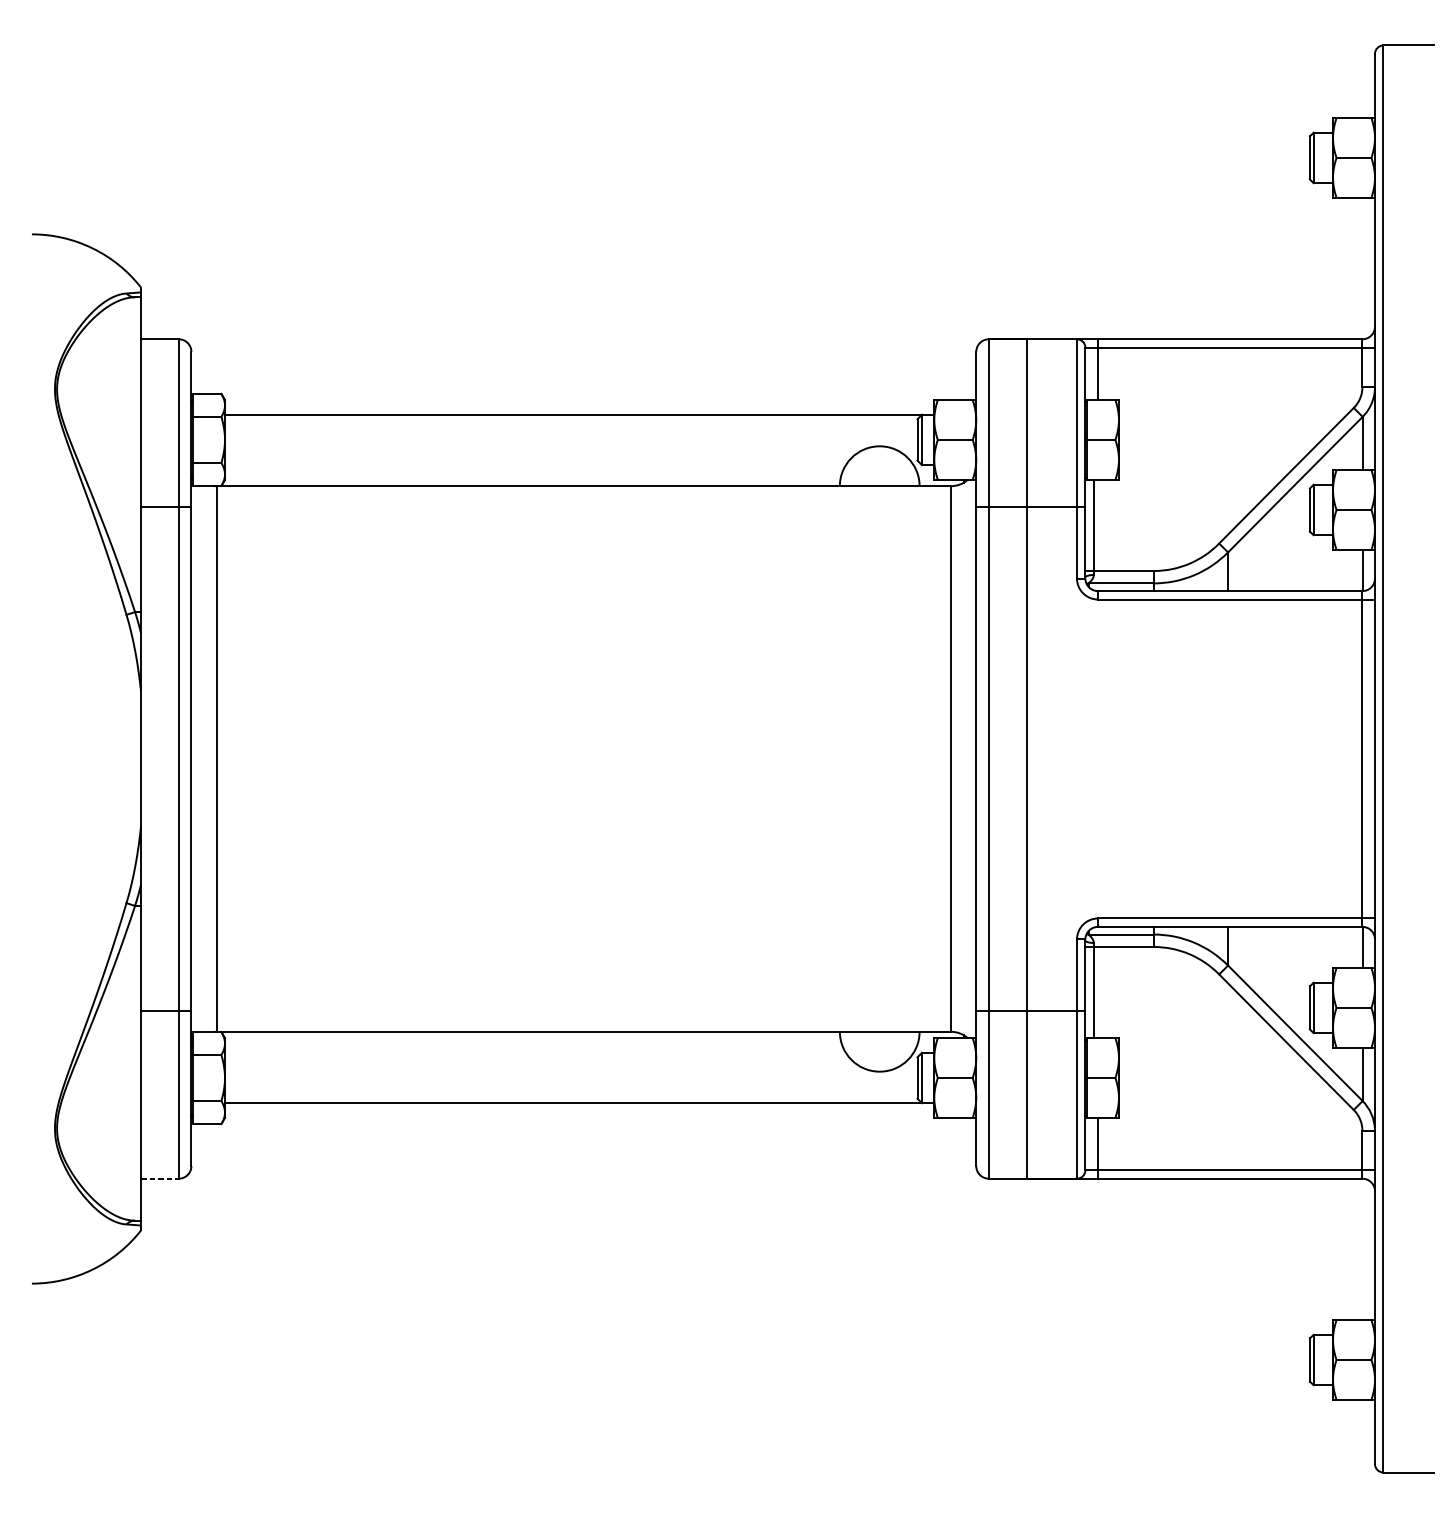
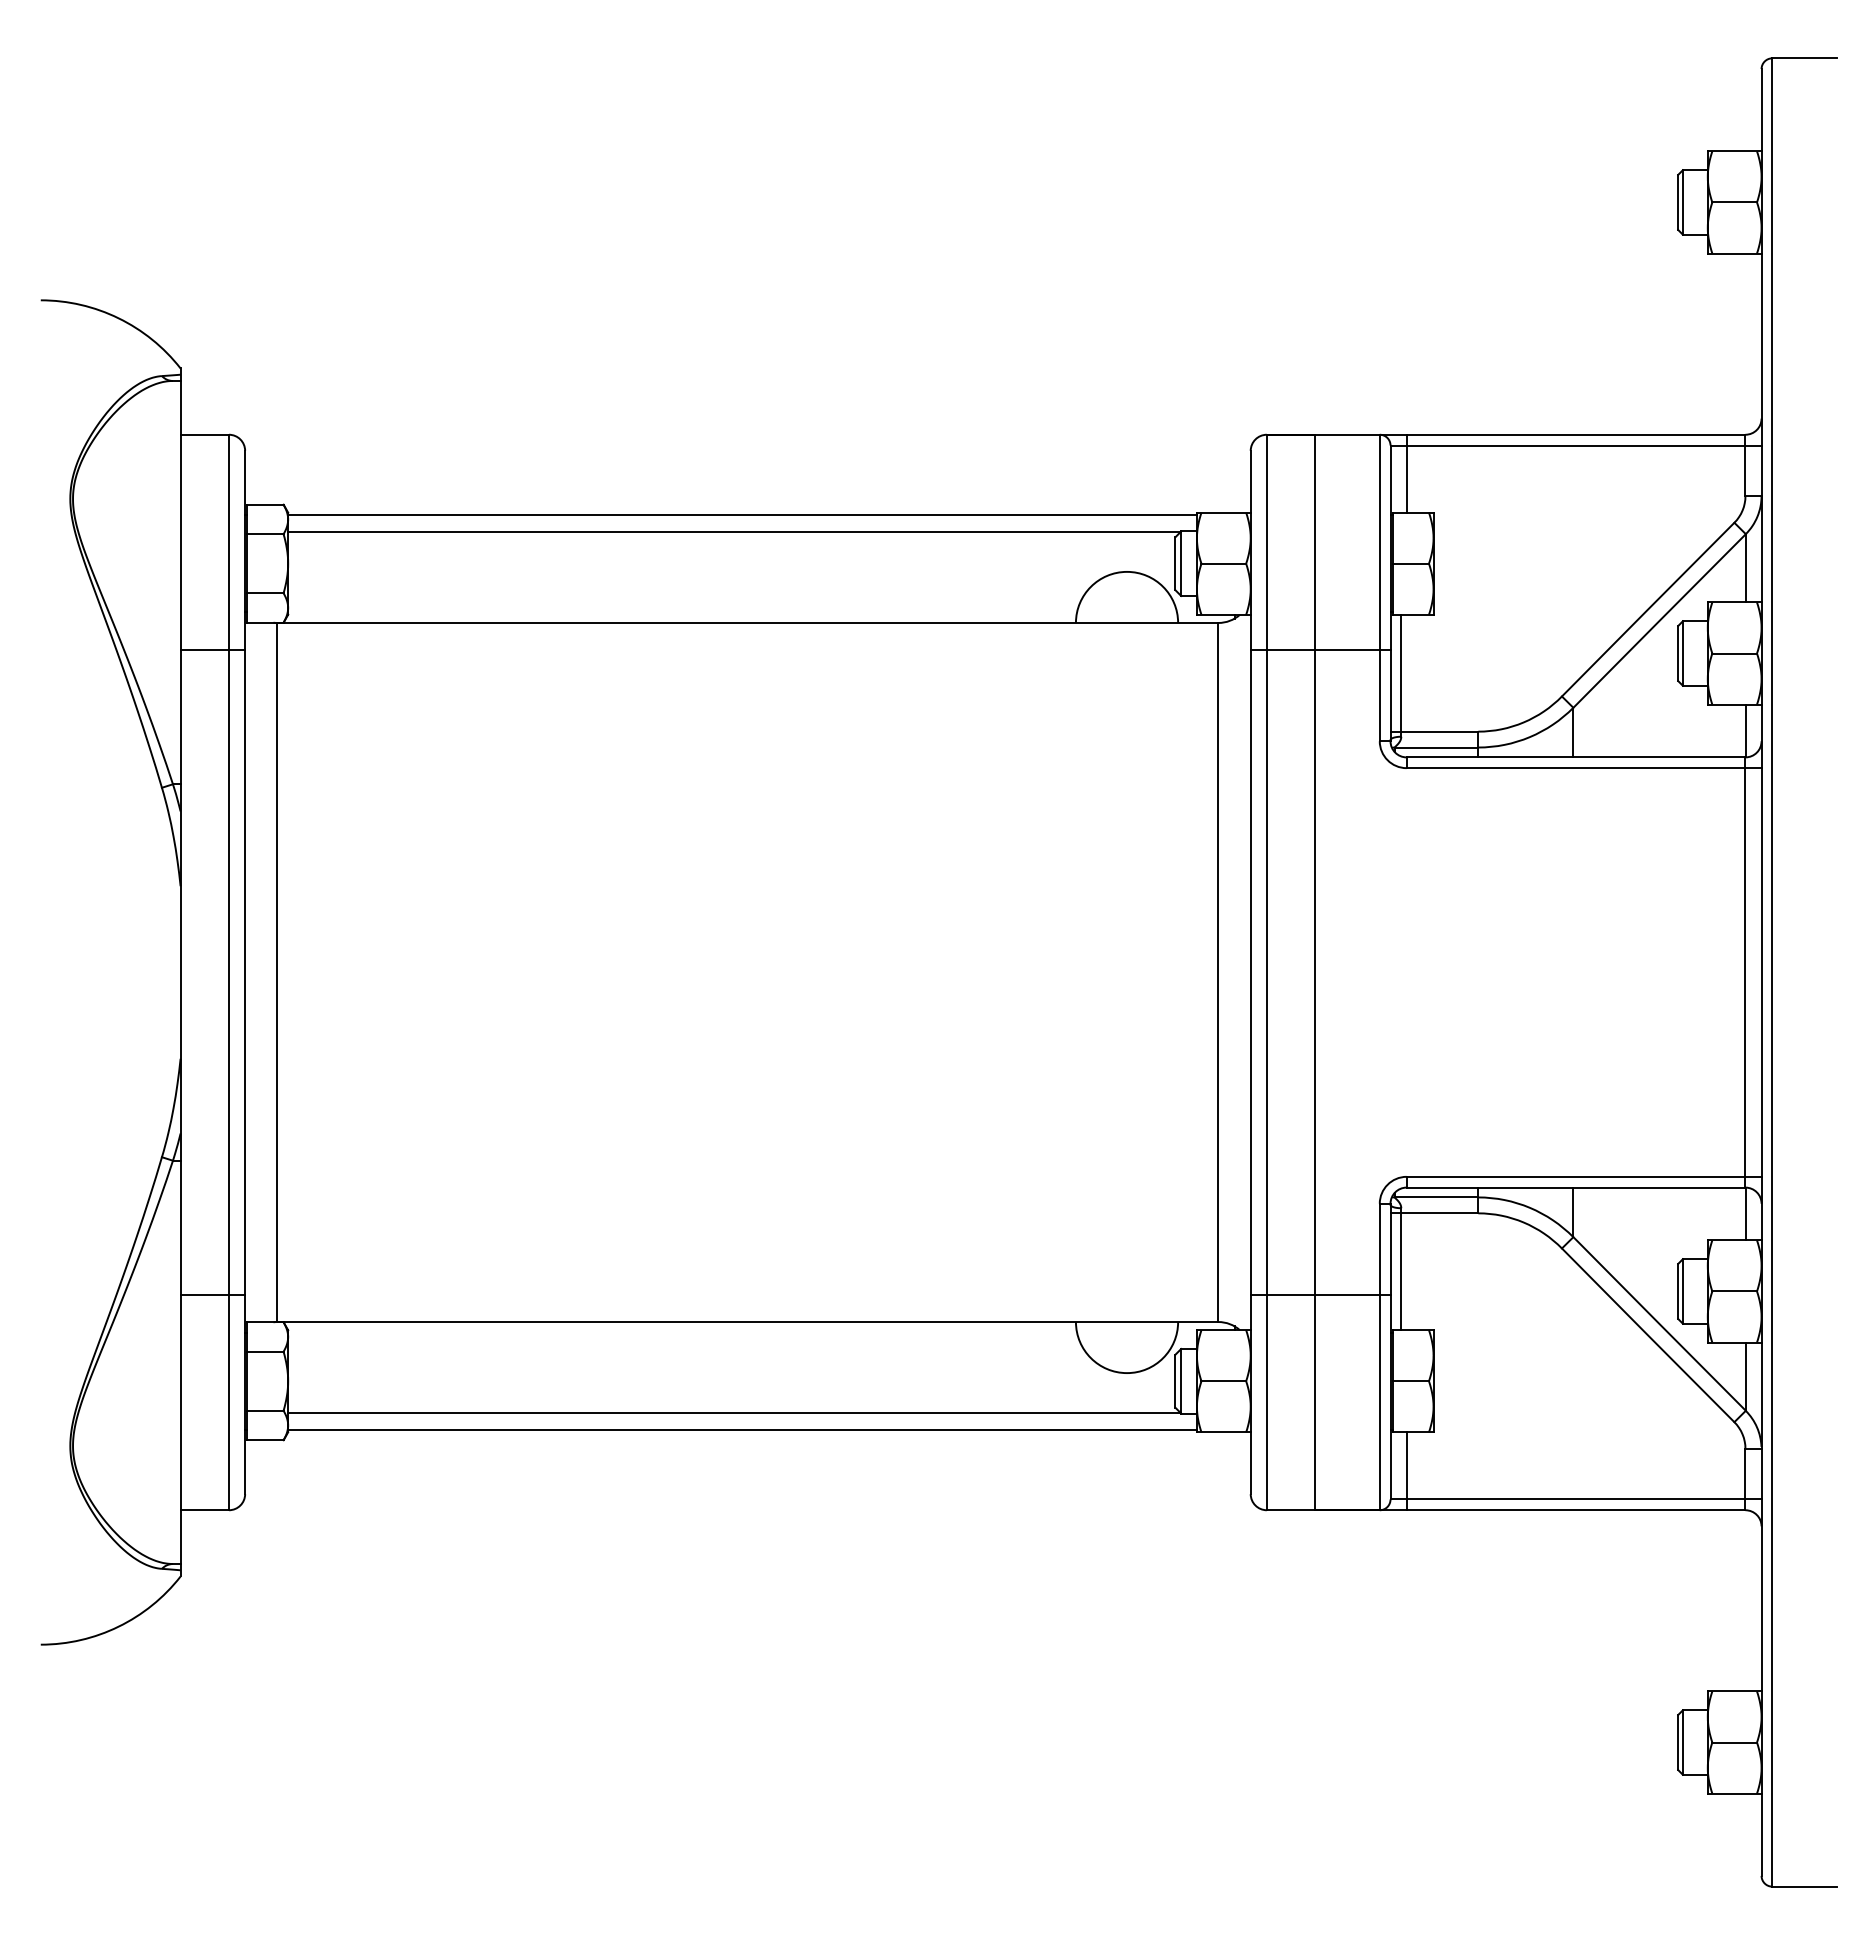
line: (579, 402) -> (742, 515), added
line: (579, 1115) -> (742, 1429), added
line: (160, 1178) -> (205, 1510), dashed -> solid

